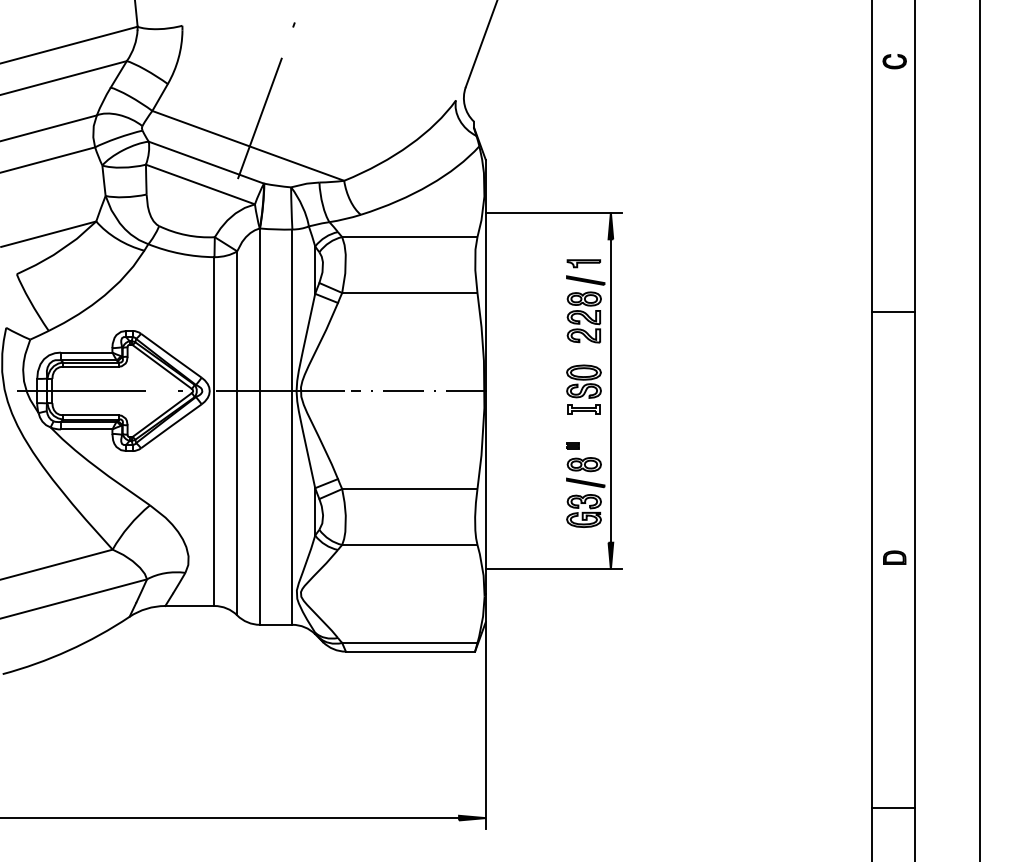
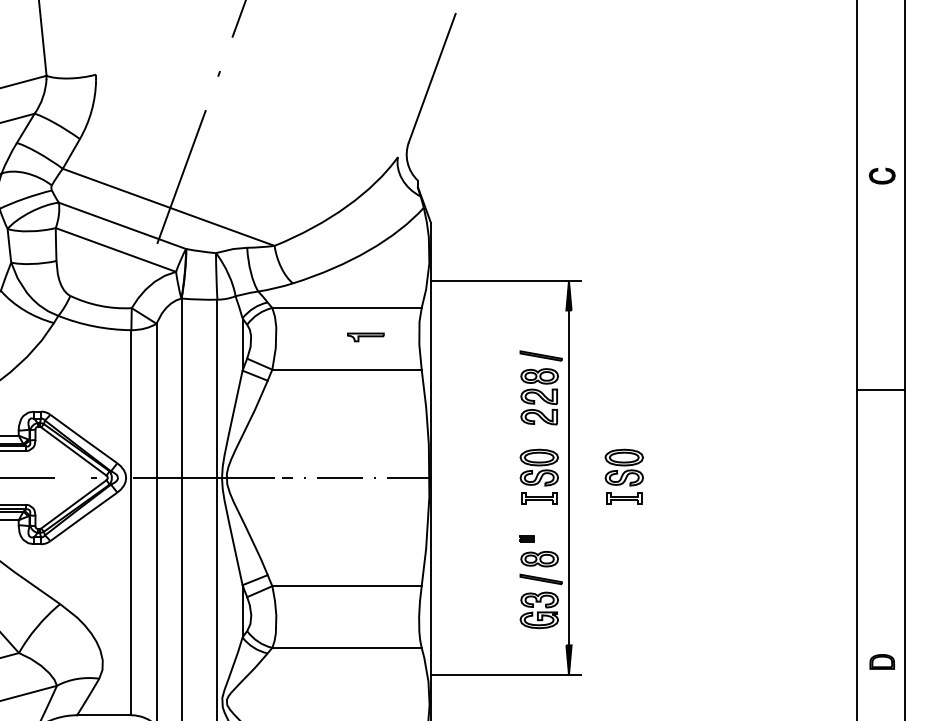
part: (894, 61) -> (882, 175), moved
part: (583, 263) -> (365, 337), moved
part: (660, 389) -> (623, 476), added

